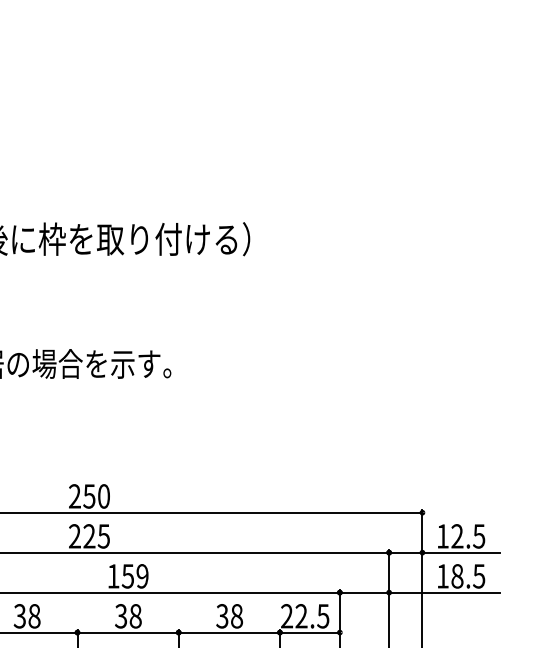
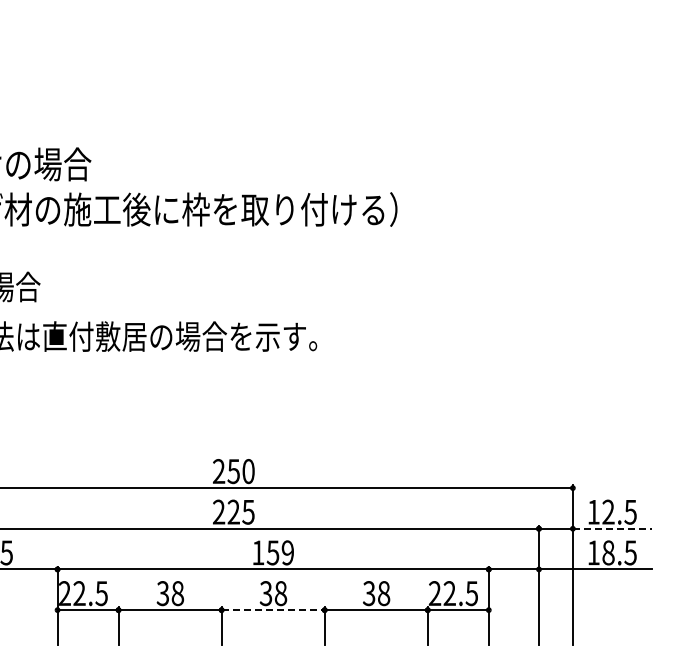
line: (461, 552) -> (612, 528), solid -> dashed
line: (128, 632) -> (273, 610), solid -> dashed

